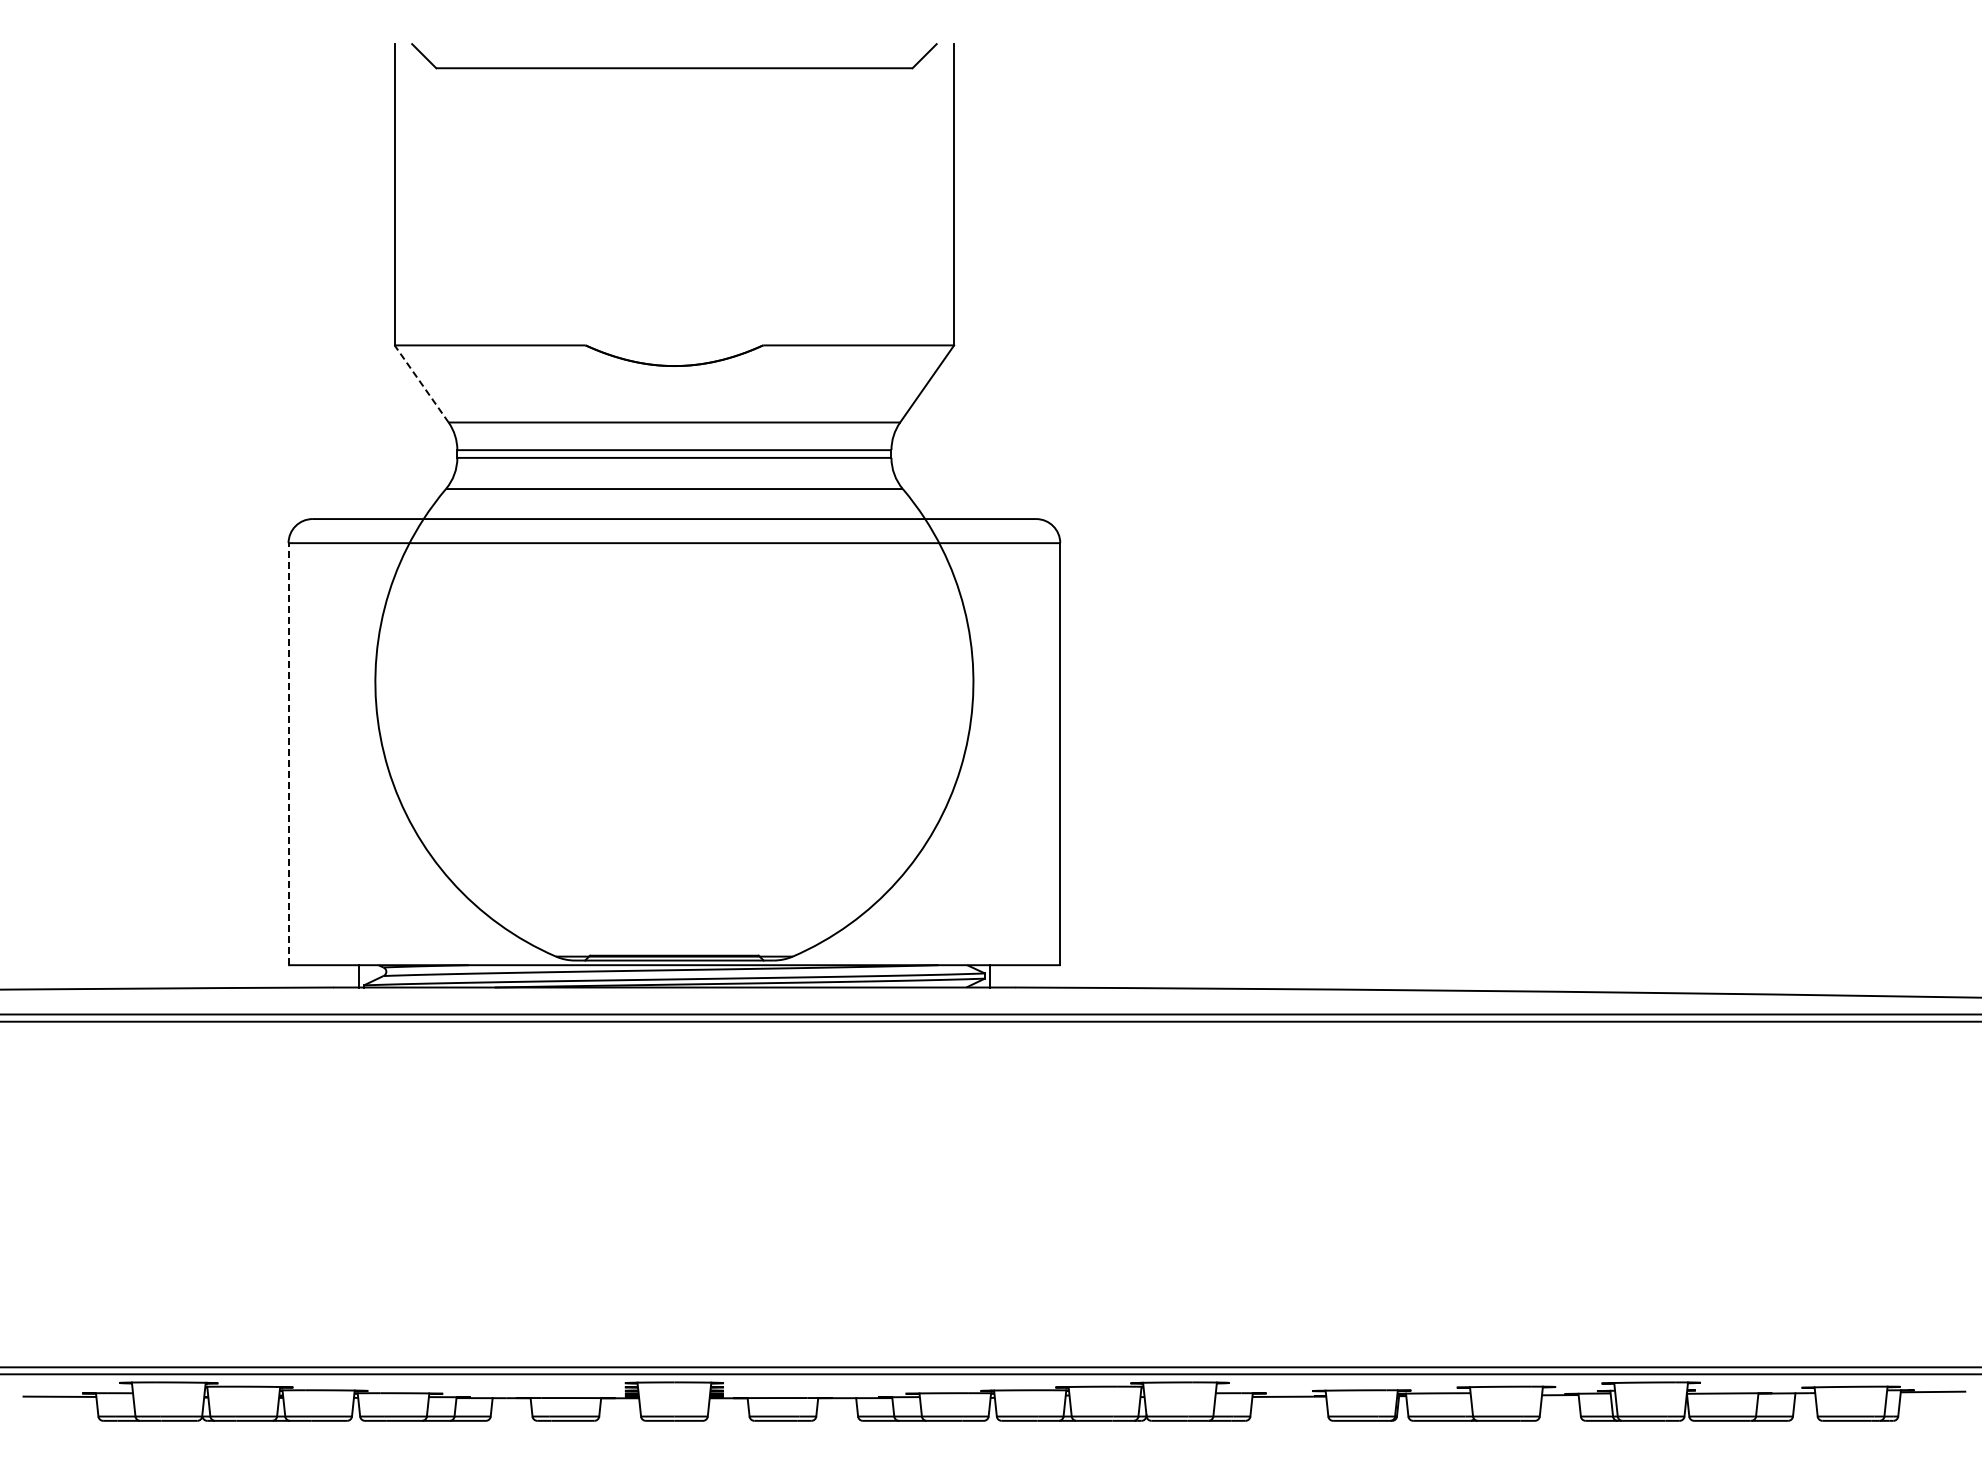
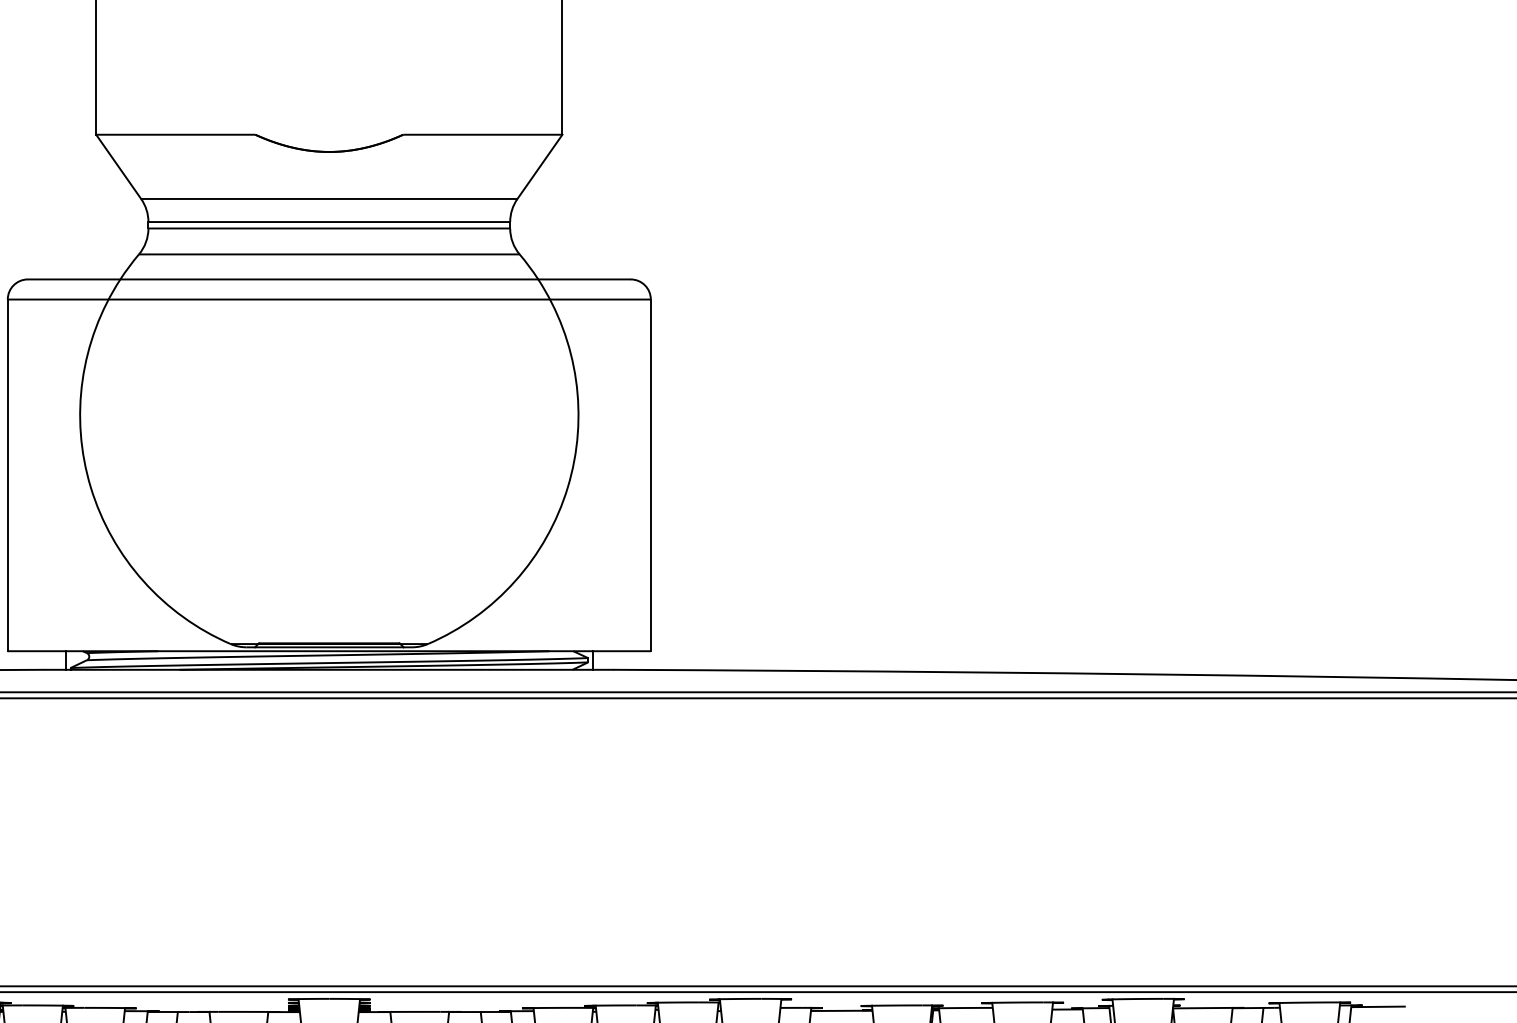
line: (421, 383) -> (118, 166), dashed -> solid
line: (288, 753) -> (7, 474), dashed -> solid

